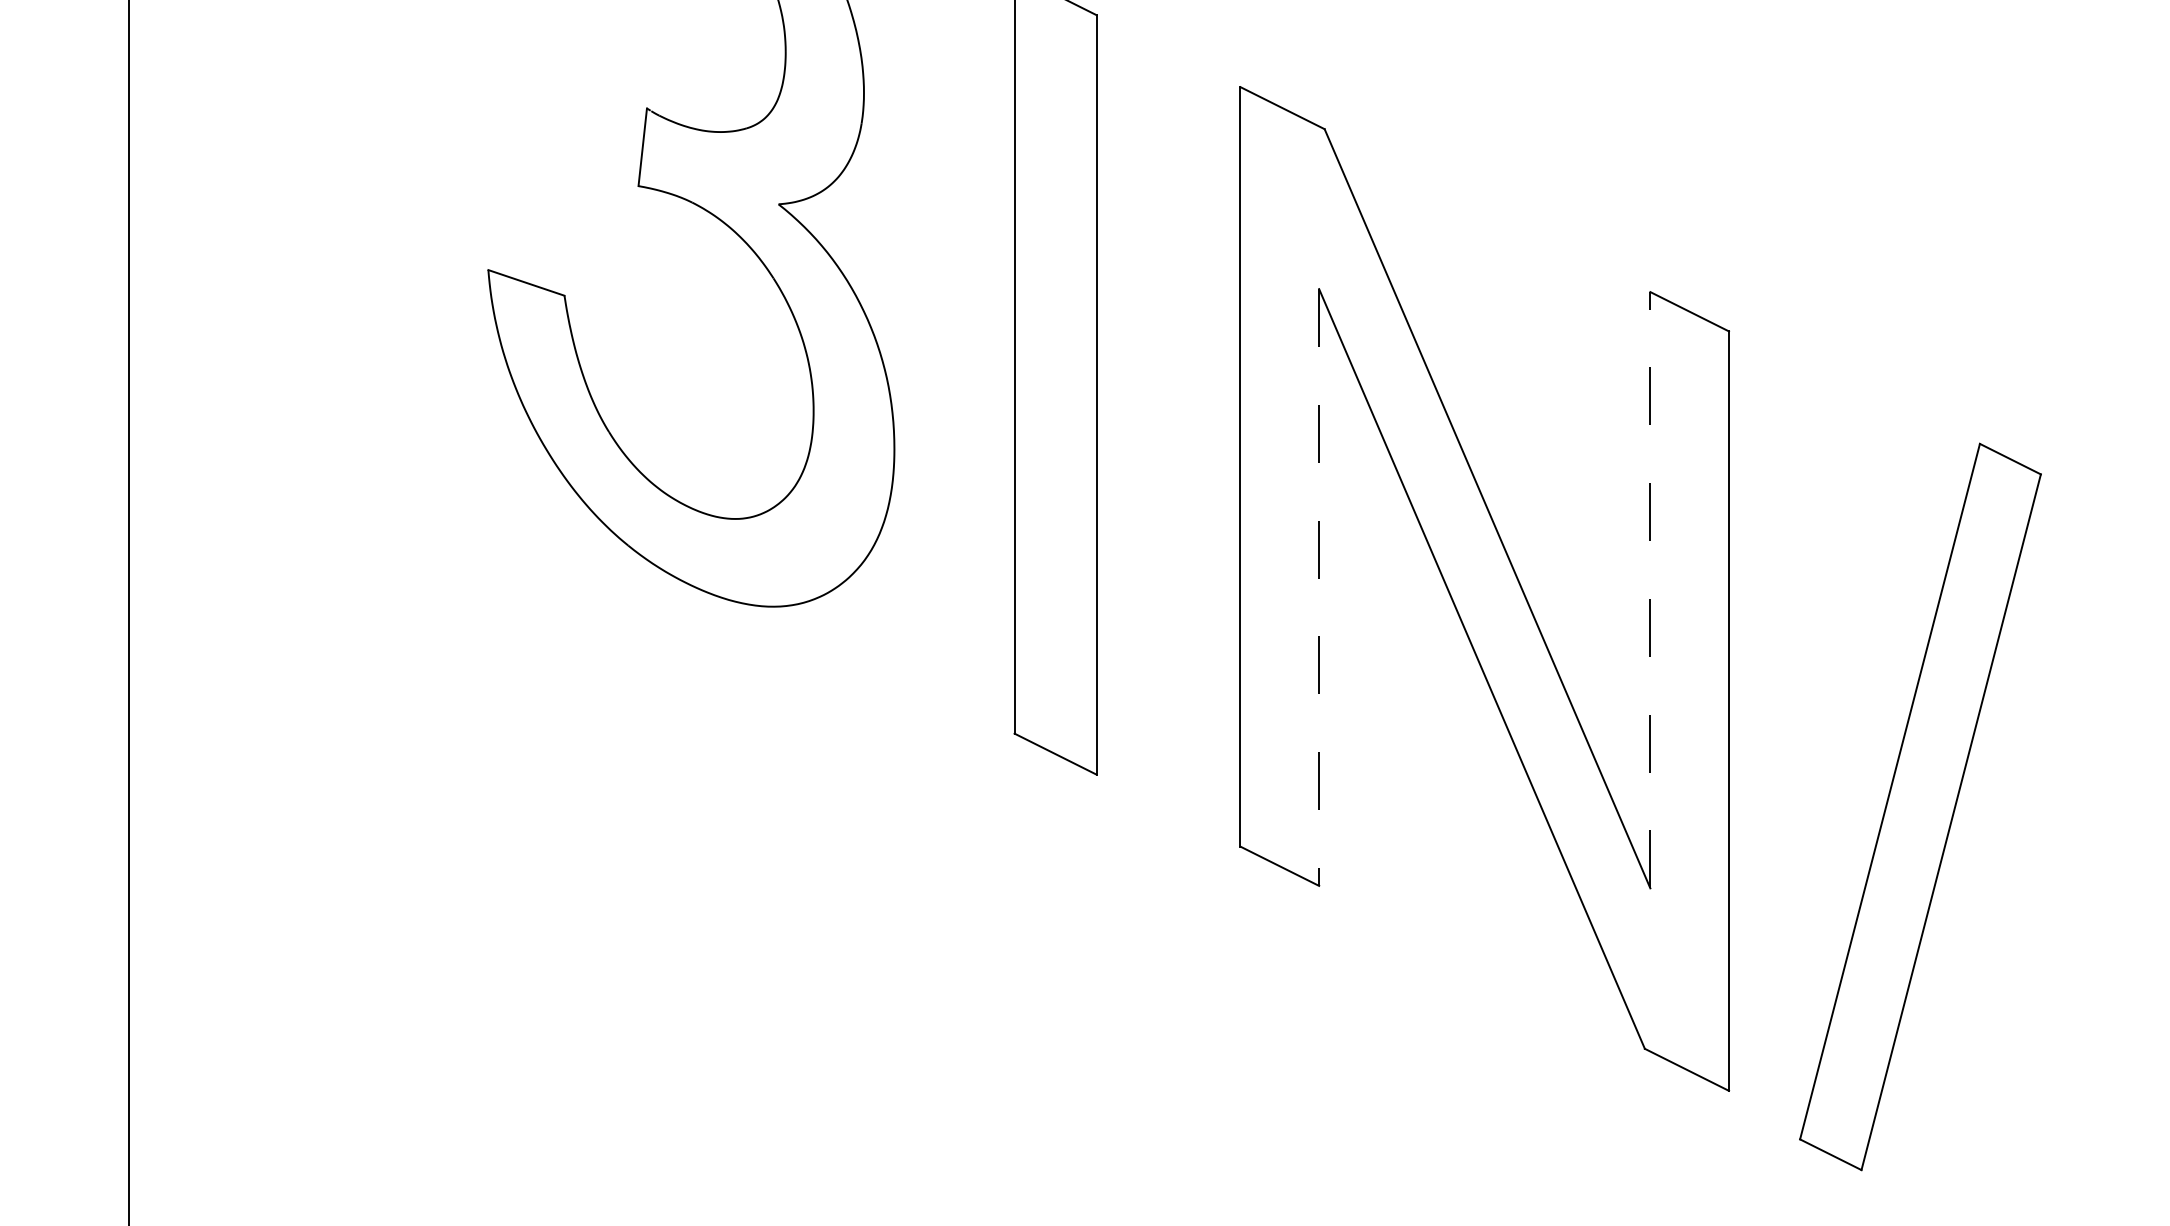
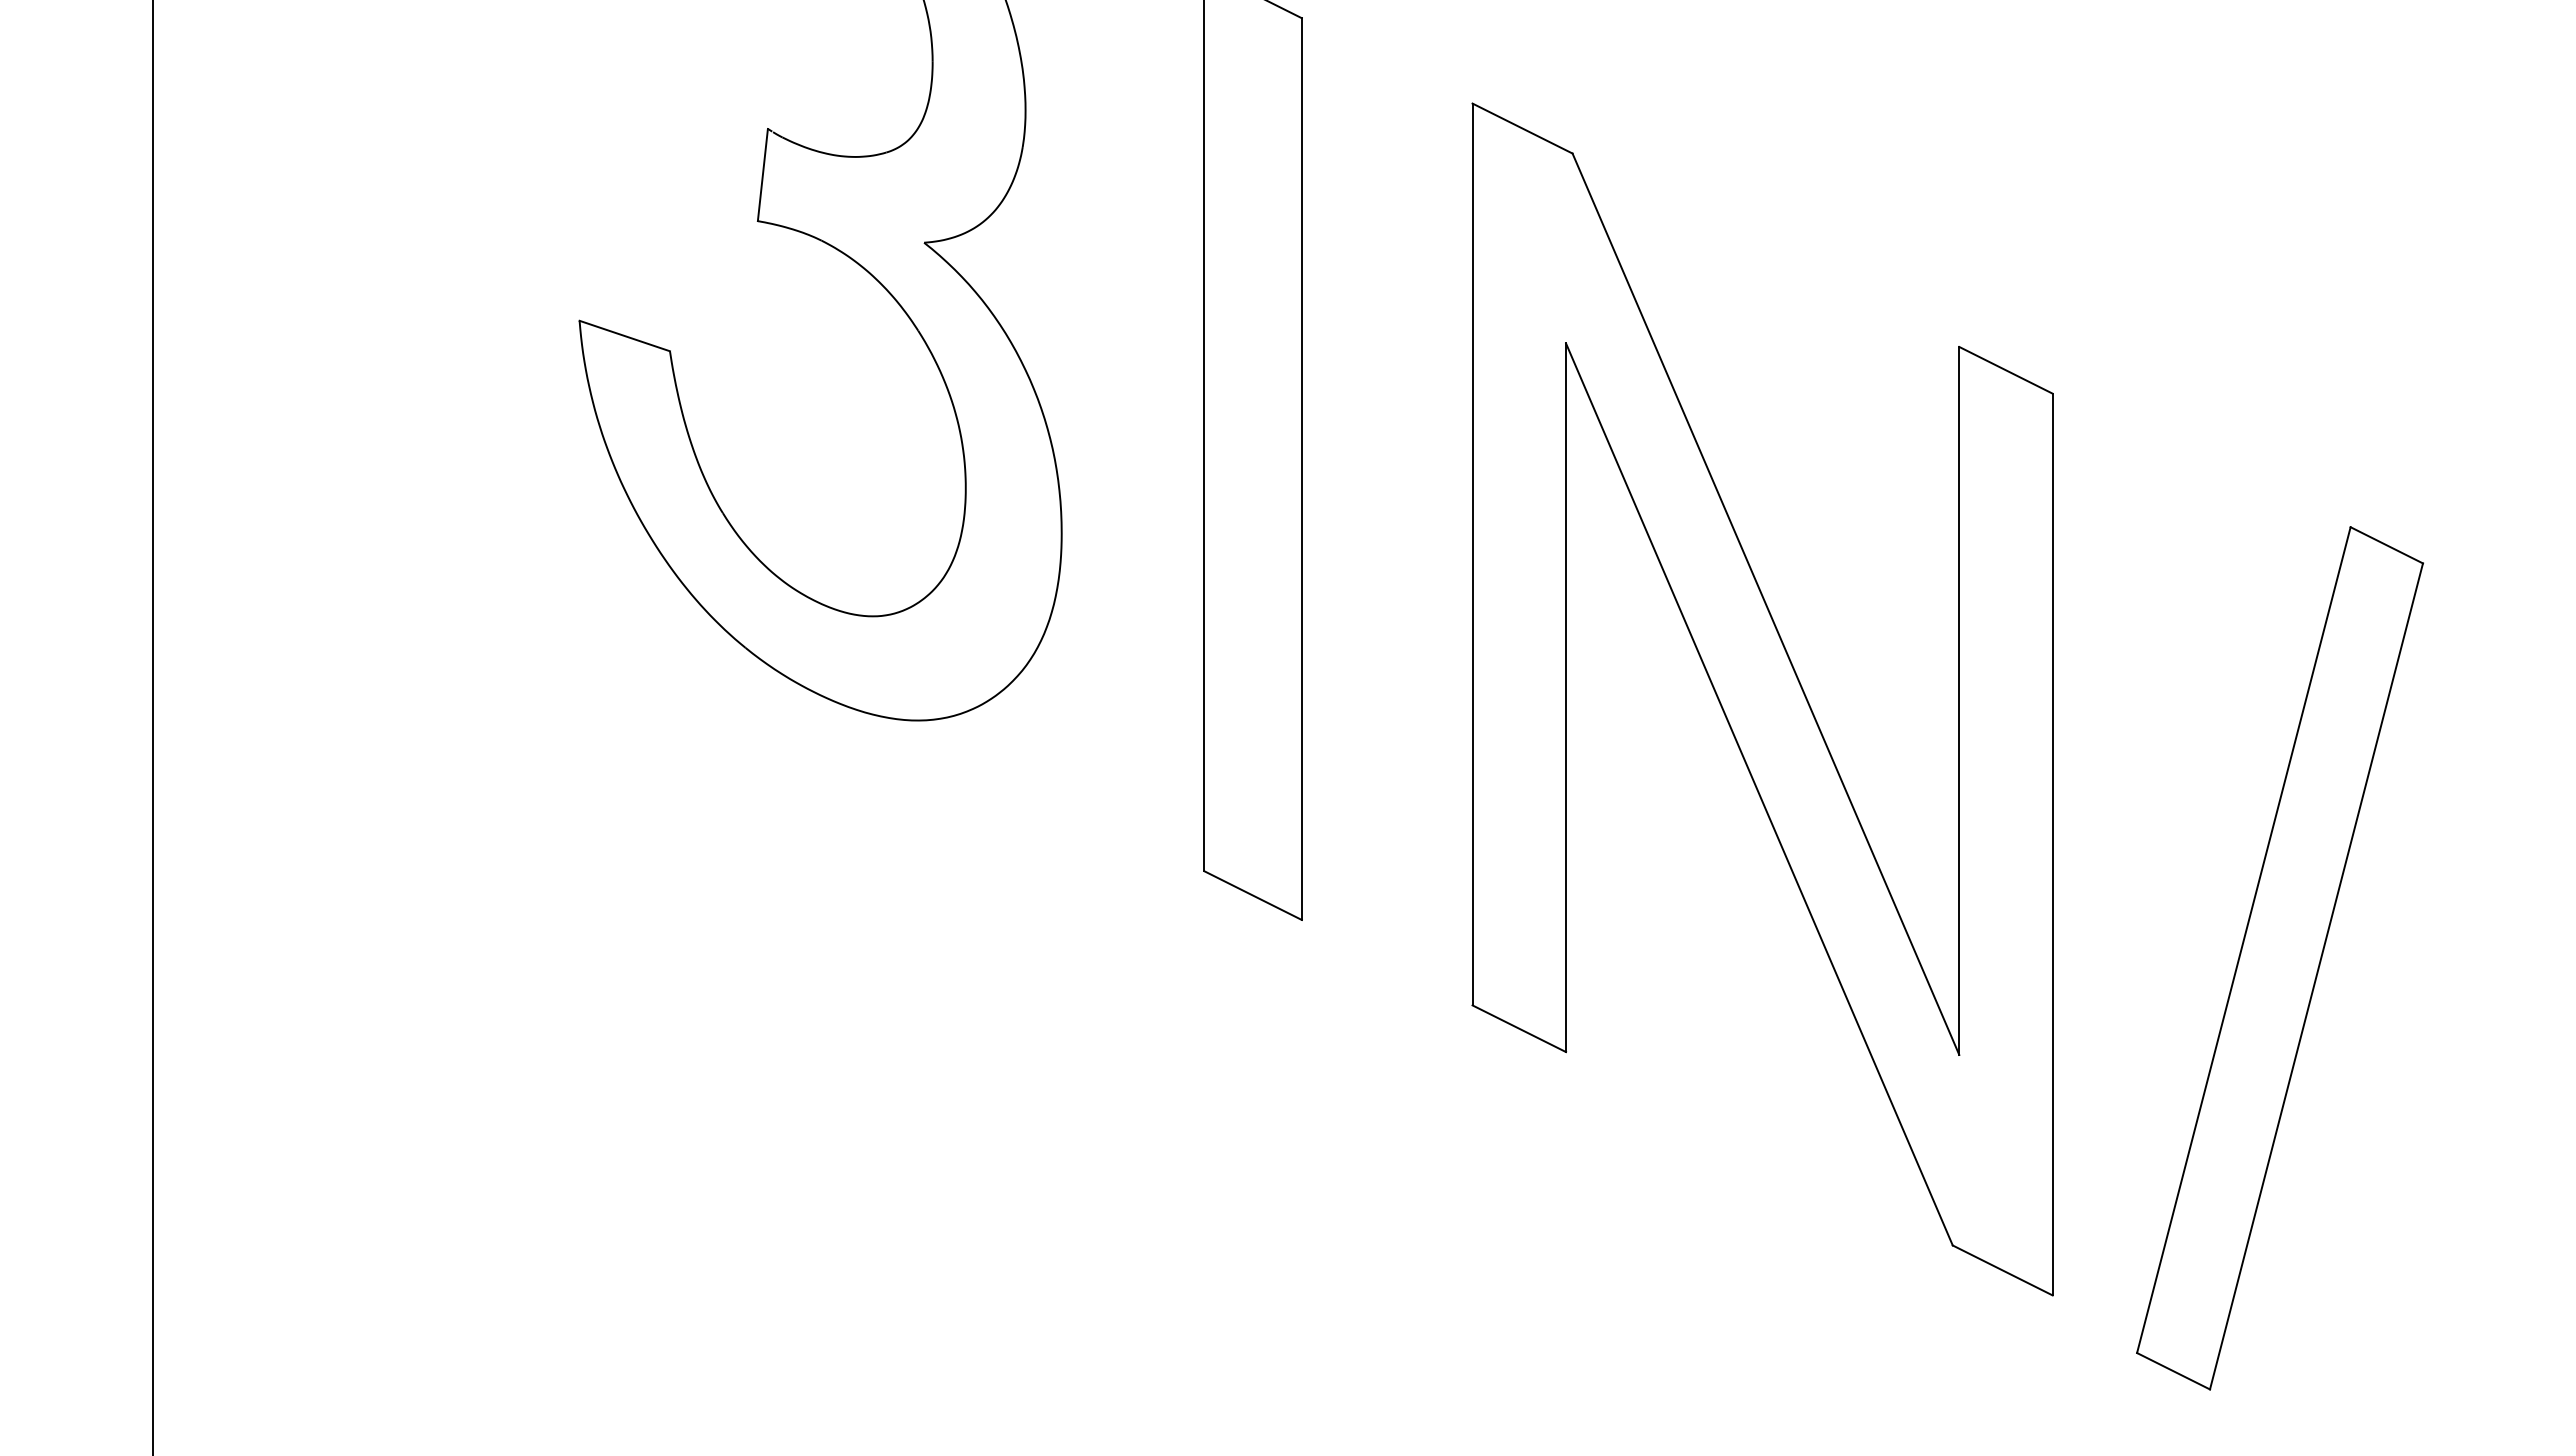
line: (1319, 588) -> (1566, 698), dashed -> solid
line: (1650, 589) -> (1959, 700), dashed -> solid

